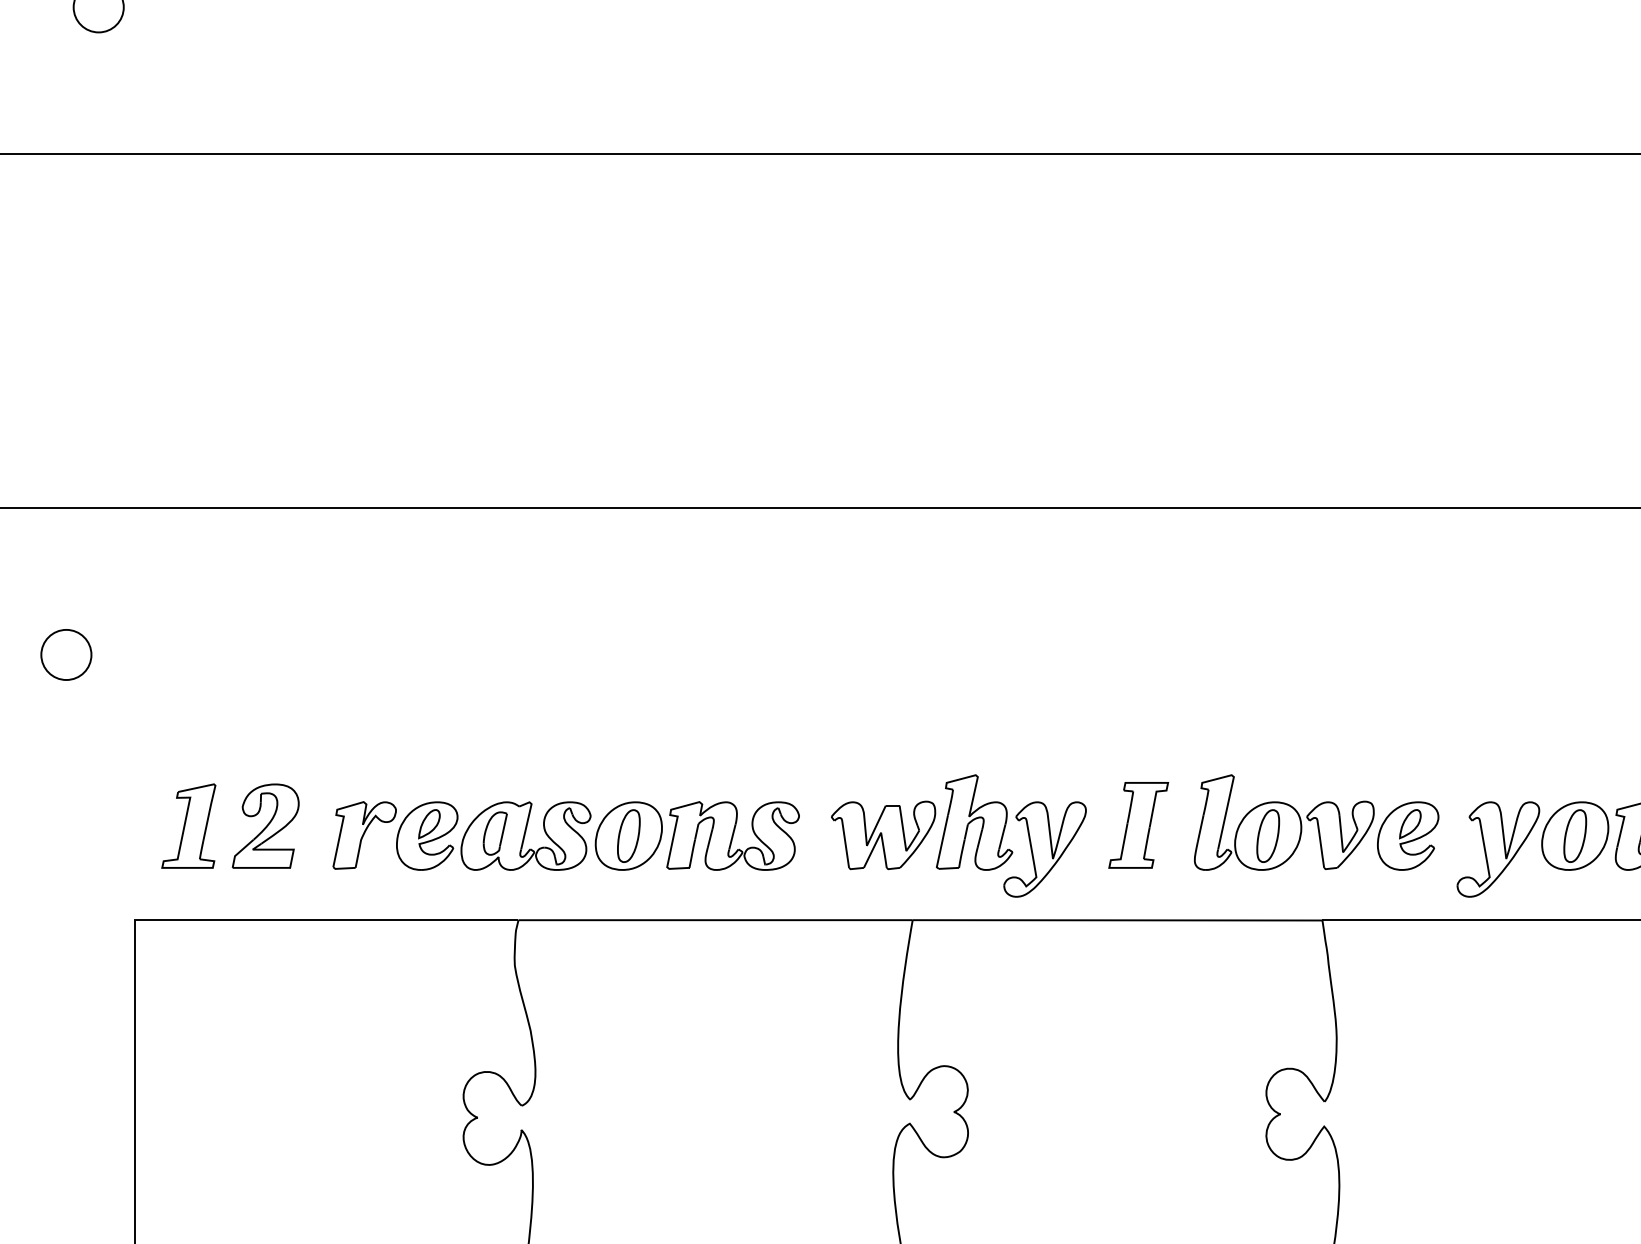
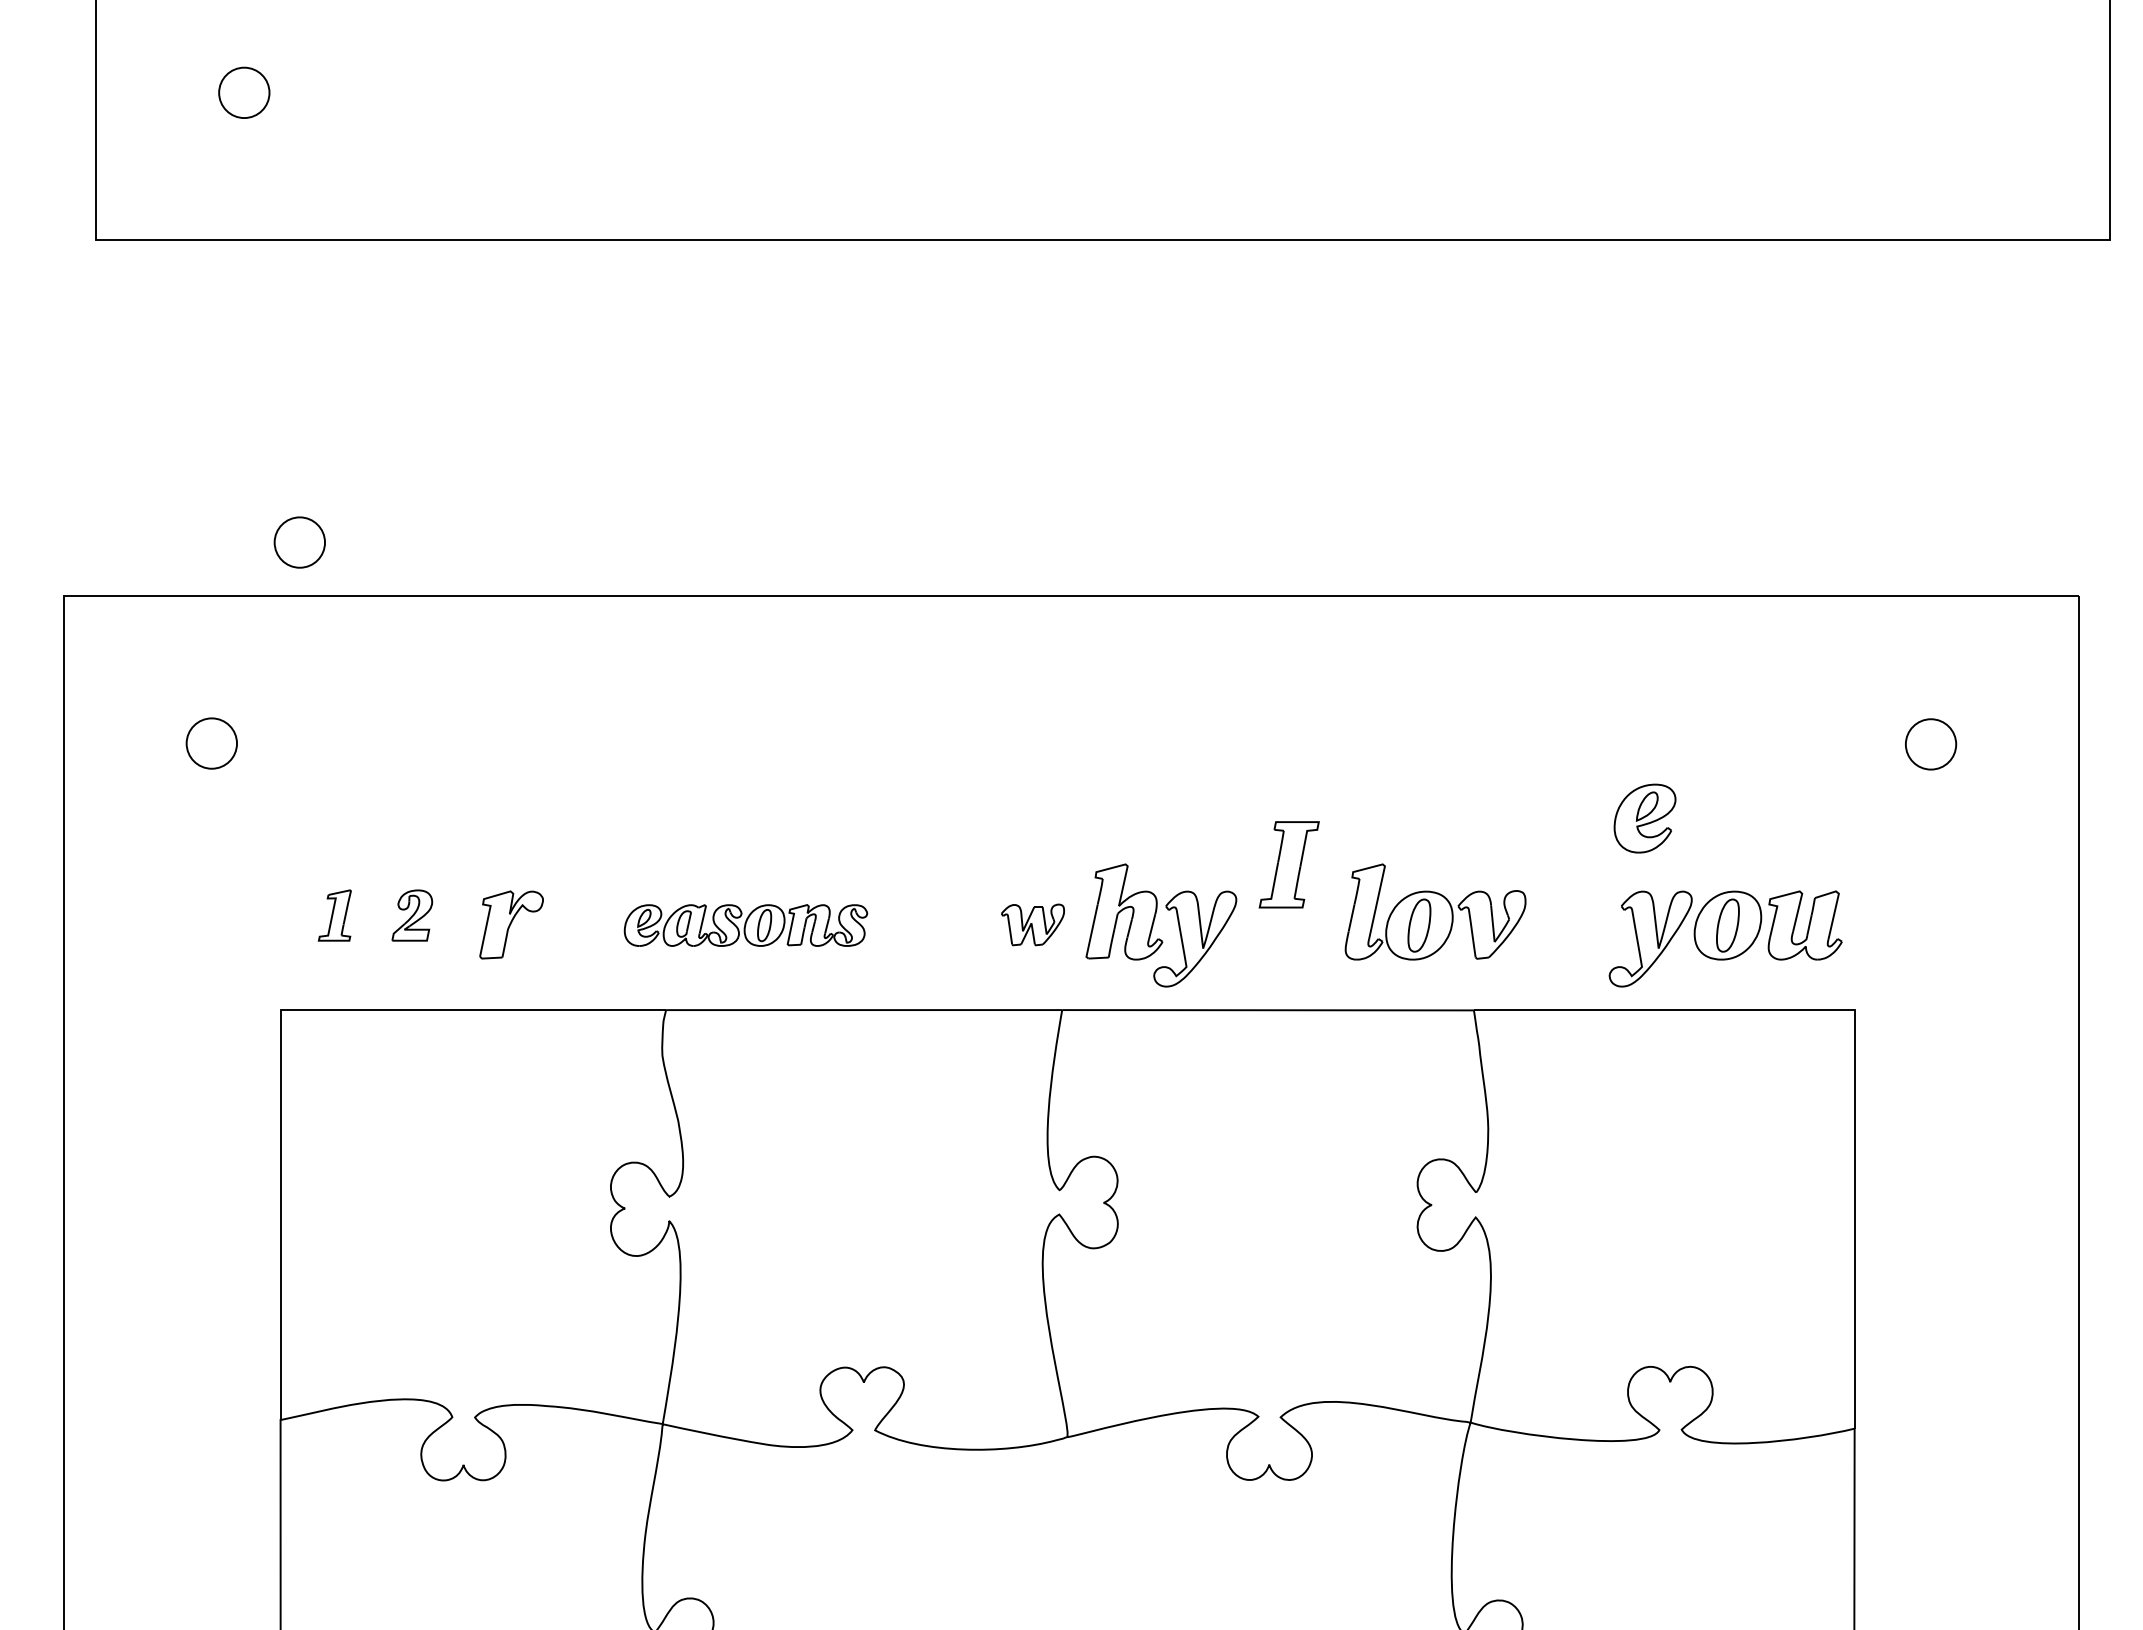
part: (153, 454) -> (299, 542), added
part: (1137, 825) -> (1288, 864), moved
part: (188, 826) -> (334, 915), size x0.6
part: (266, 826) -> (412, 915), size x0.6
part: (597, 835) -> (745, 925), size x0.6
part: (883, 835) -> (1032, 924), size x0.6
part: (1407, 835) -> (1644, 818), moved

